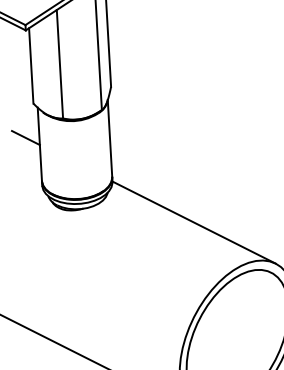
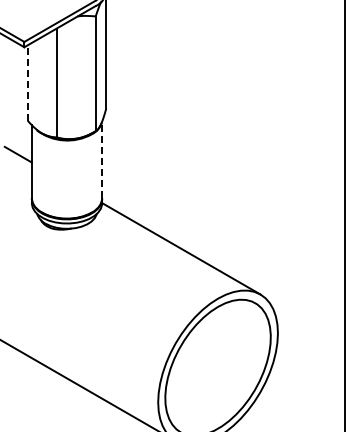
line: (31, 66) -> (27, 83), solid -> dashed
line: (110, 137) -> (102, 159), solid -> dashed

